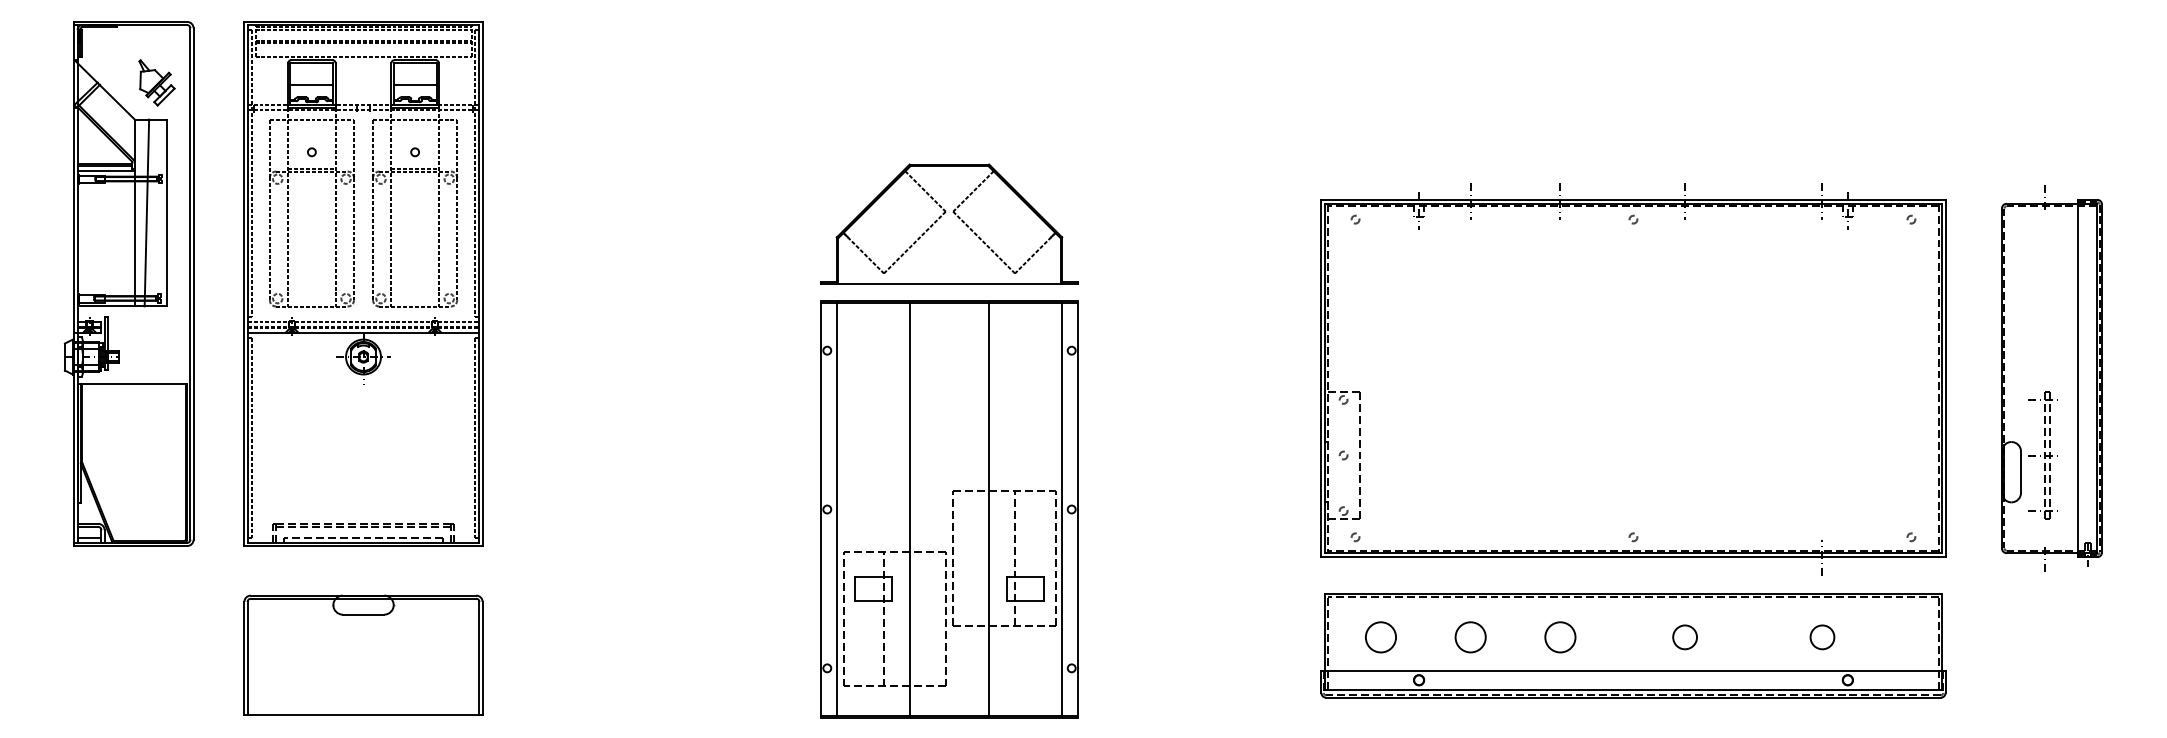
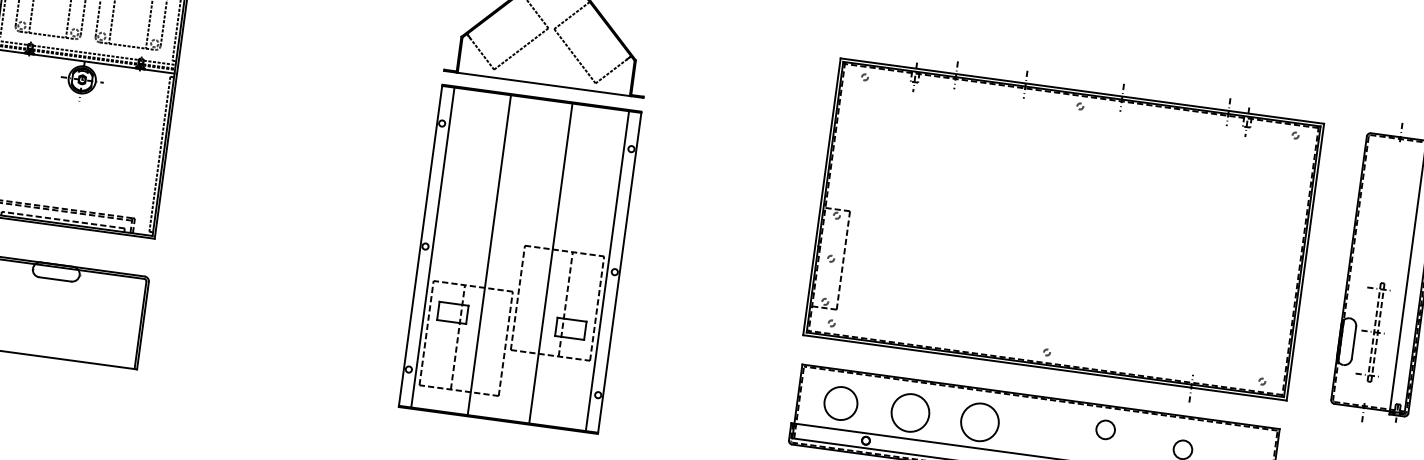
circle: (1380, 637) -> (840, 403), size x1.4
circle: (1470, 637) -> (910, 413), size x1.6
circle: (1560, 637) -> (980, 422), size x1.6
circle: (1684, 637) -> (1105, 429), moved

